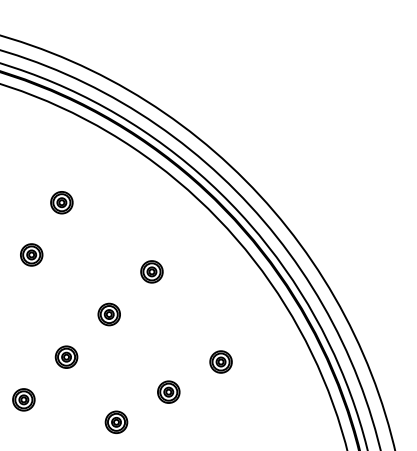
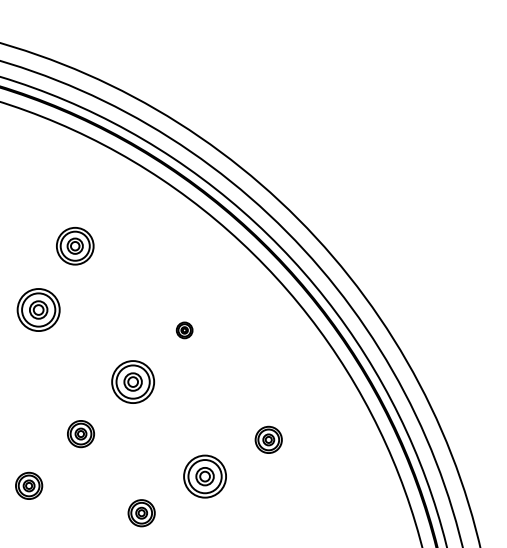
part: (62, 202) -> (75, 246), size x1.4
part: (31, 254) -> (38, 309), size x1.6
part: (151, 271) -> (184, 330), size x0.6
part: (108, 314) -> (132, 382), size x1.6
part: (169, 392) -> (205, 476), size x1.6

